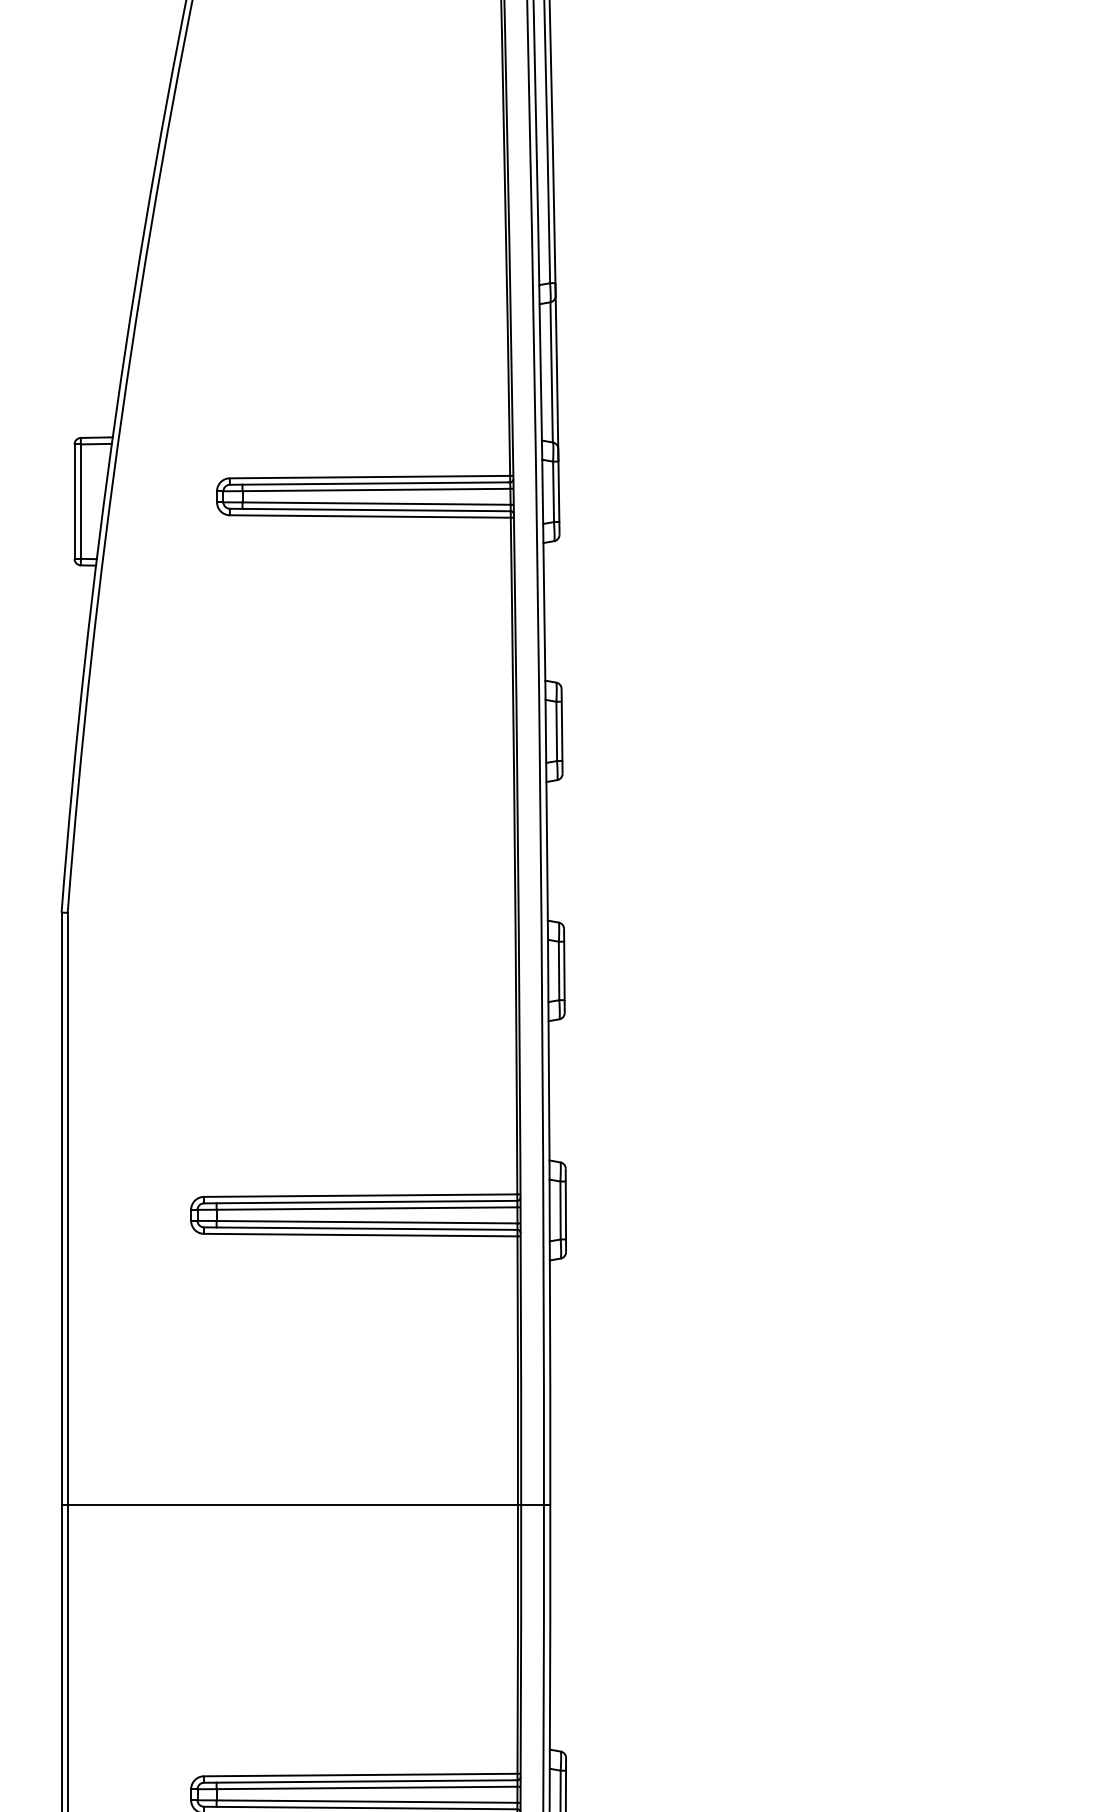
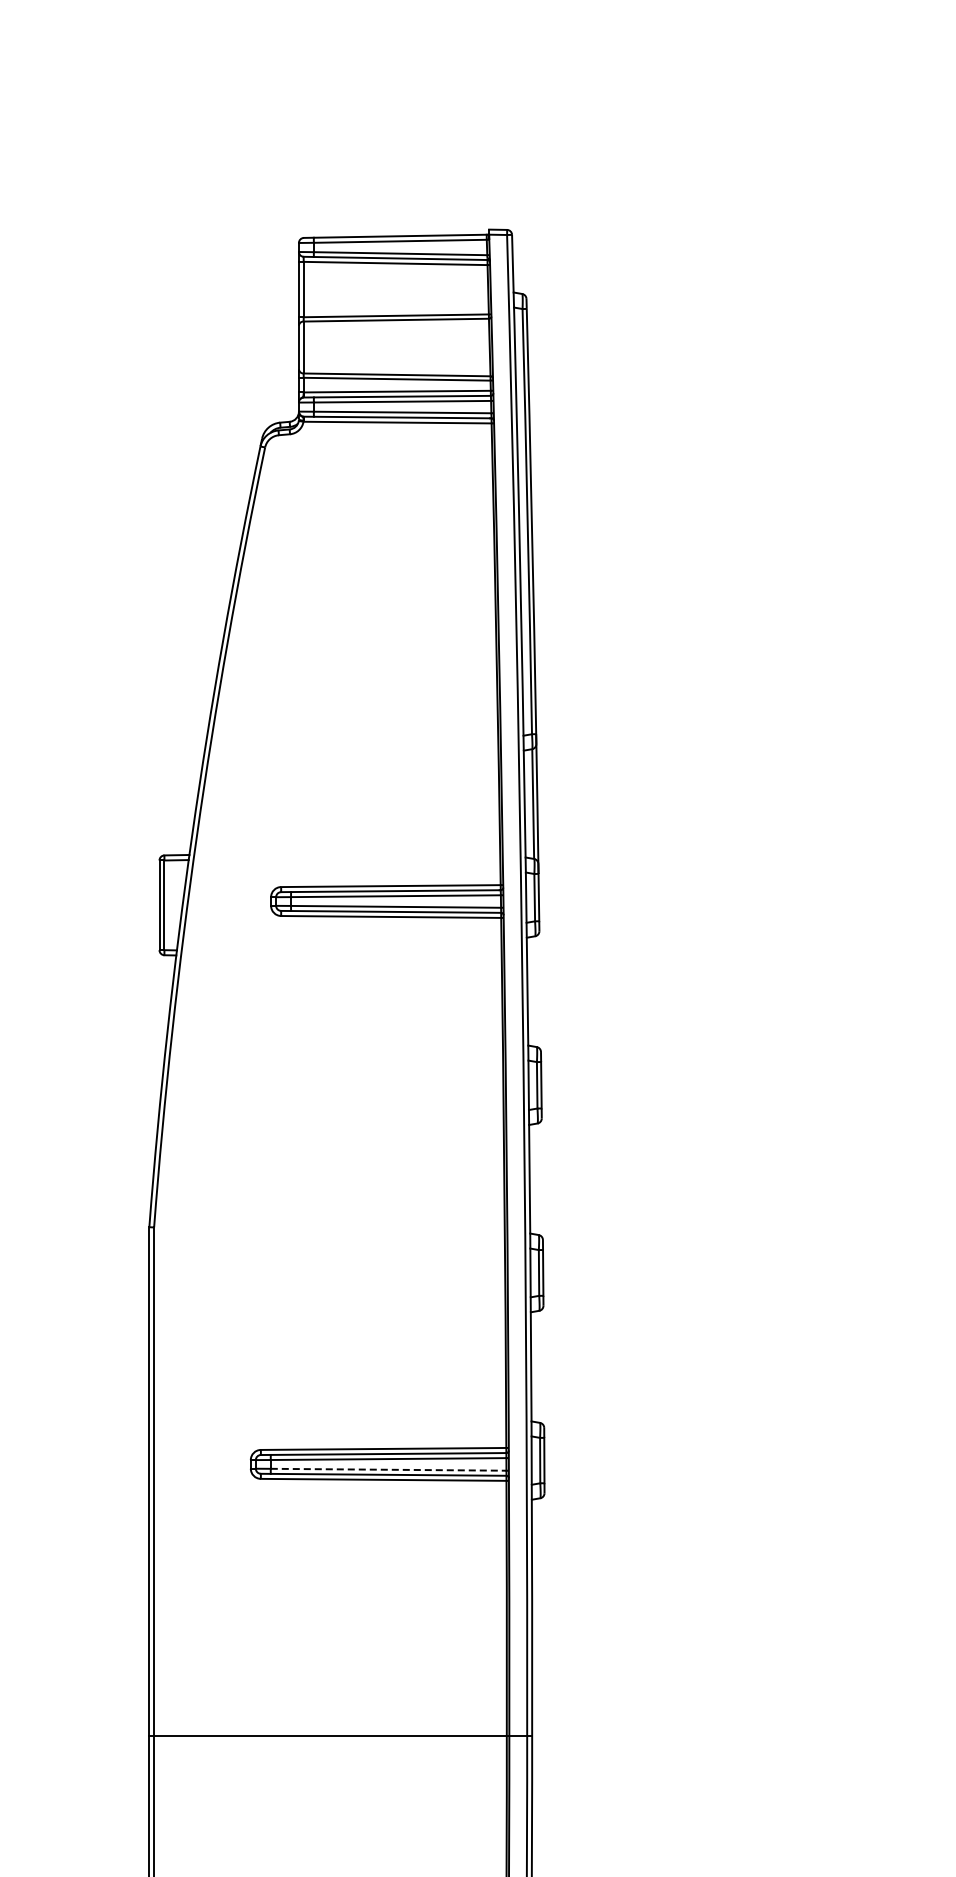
line: (366, 1221) -> (388, 1469), solid -> dashed
line: (305, 1505) -> (340, 1736), moved

